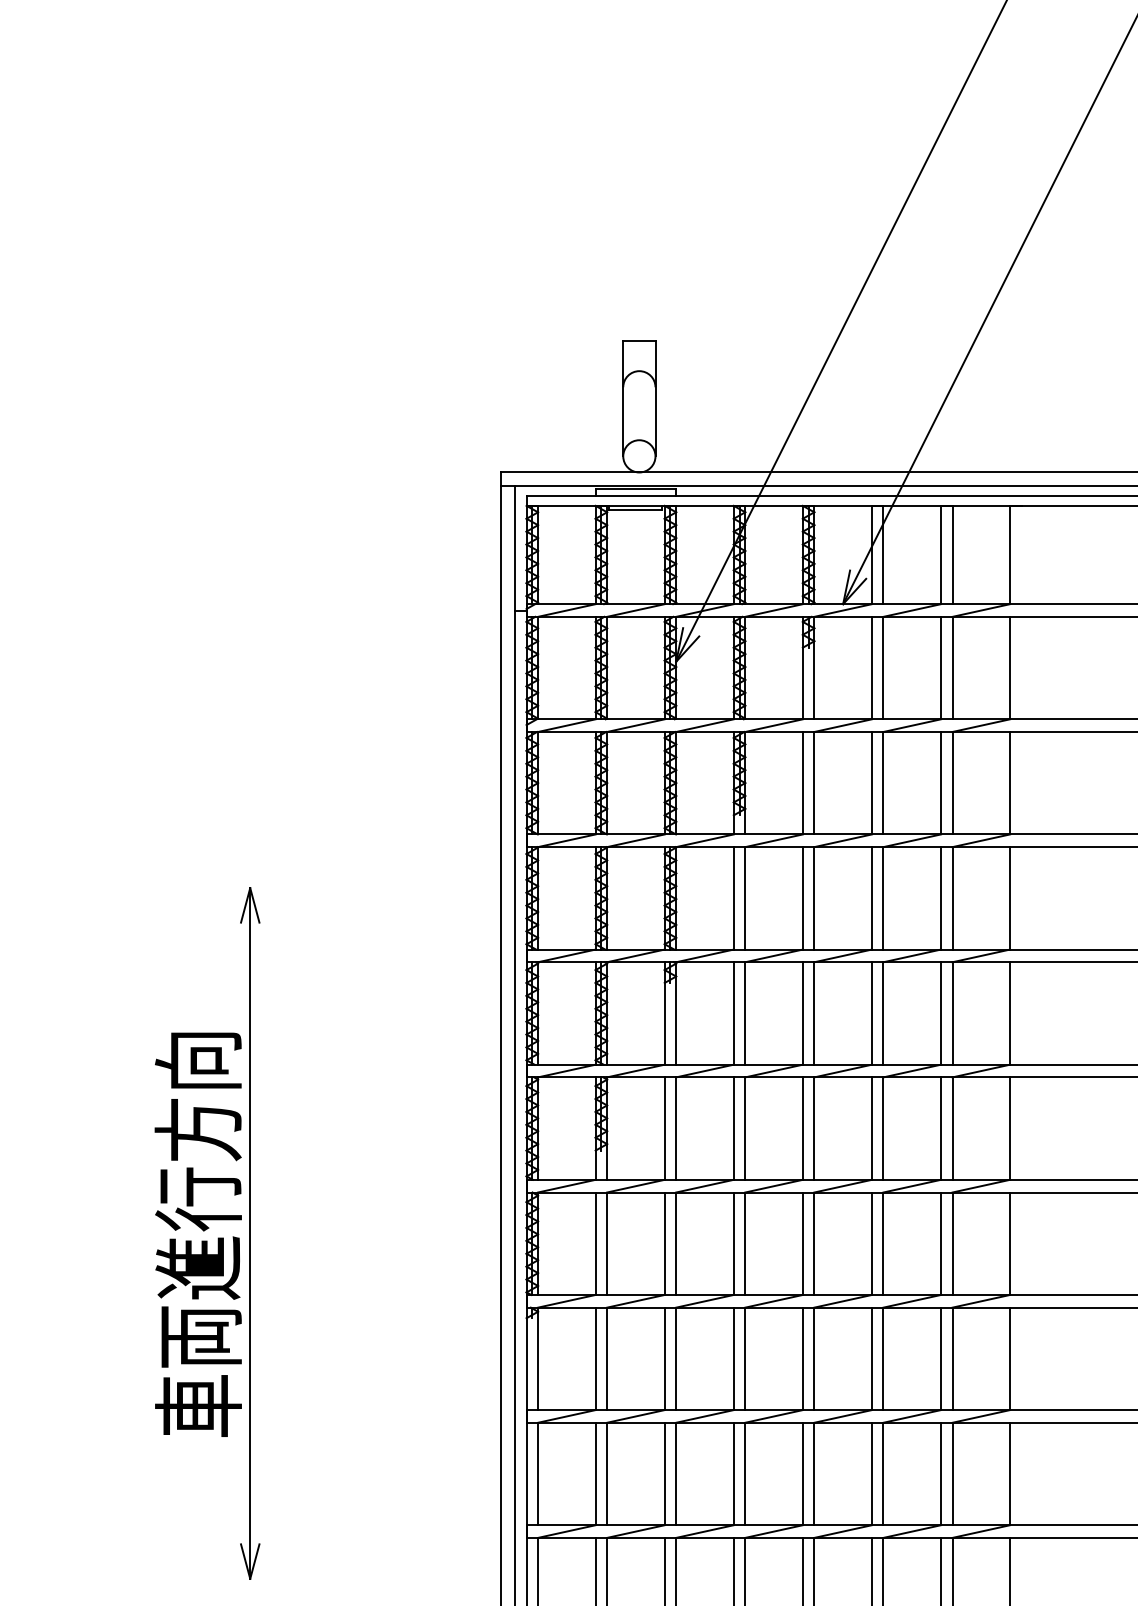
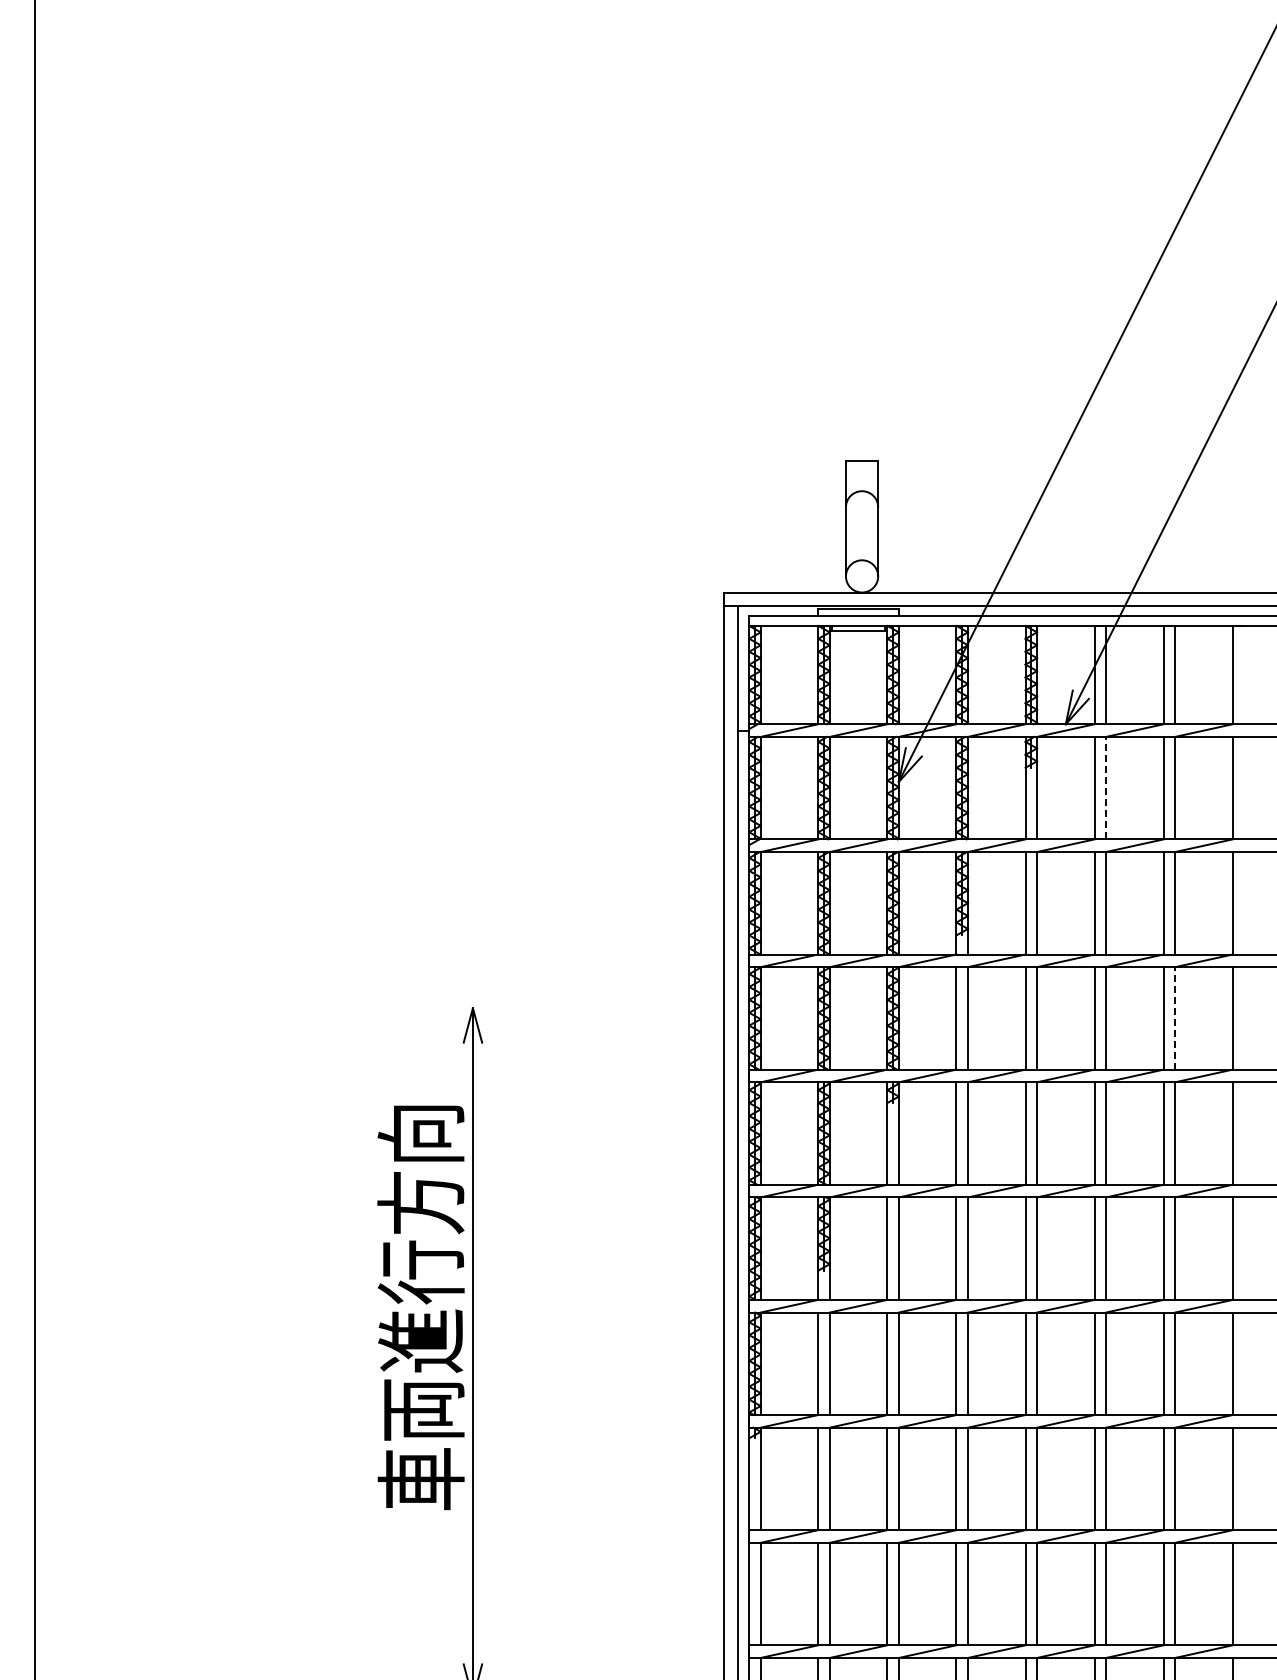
line: (883, 667) -> (1106, 787), solid -> dashed
line: (952, 897) -> (1175, 1017), solid -> dashed
text: (197, 1234) -> (420, 1307), moved

